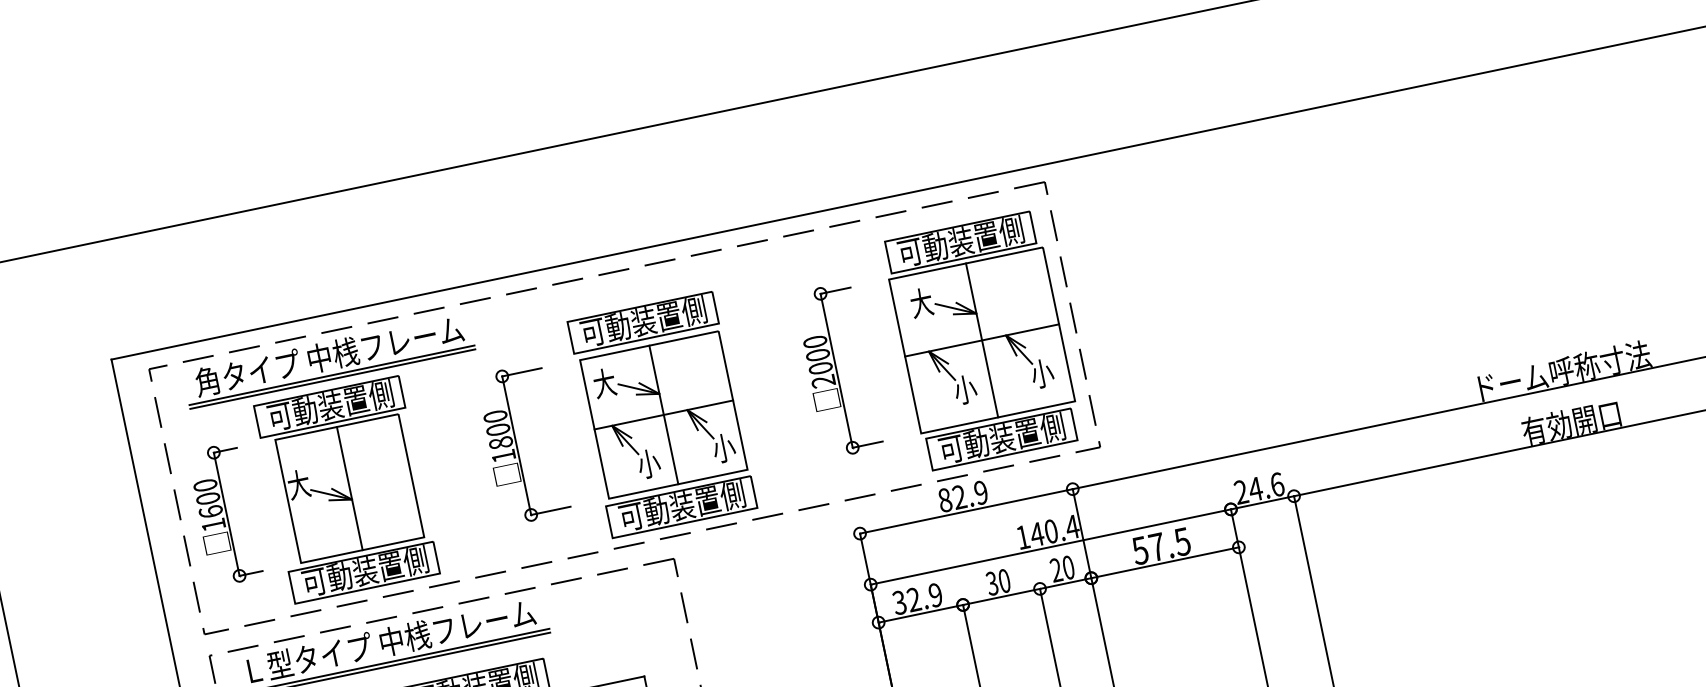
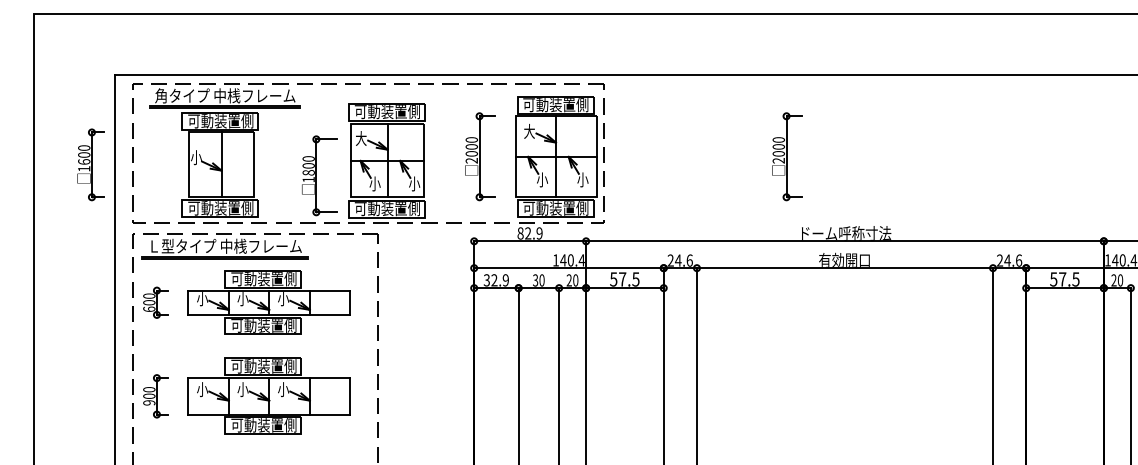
part: (1421, 248) -> (787, 156), added
part: (522, 443) -> (319, 175), moved
text: (299, 484) -> (196, 157), 大 -> 小
part: (223, 514) -> (90, 164), moved

